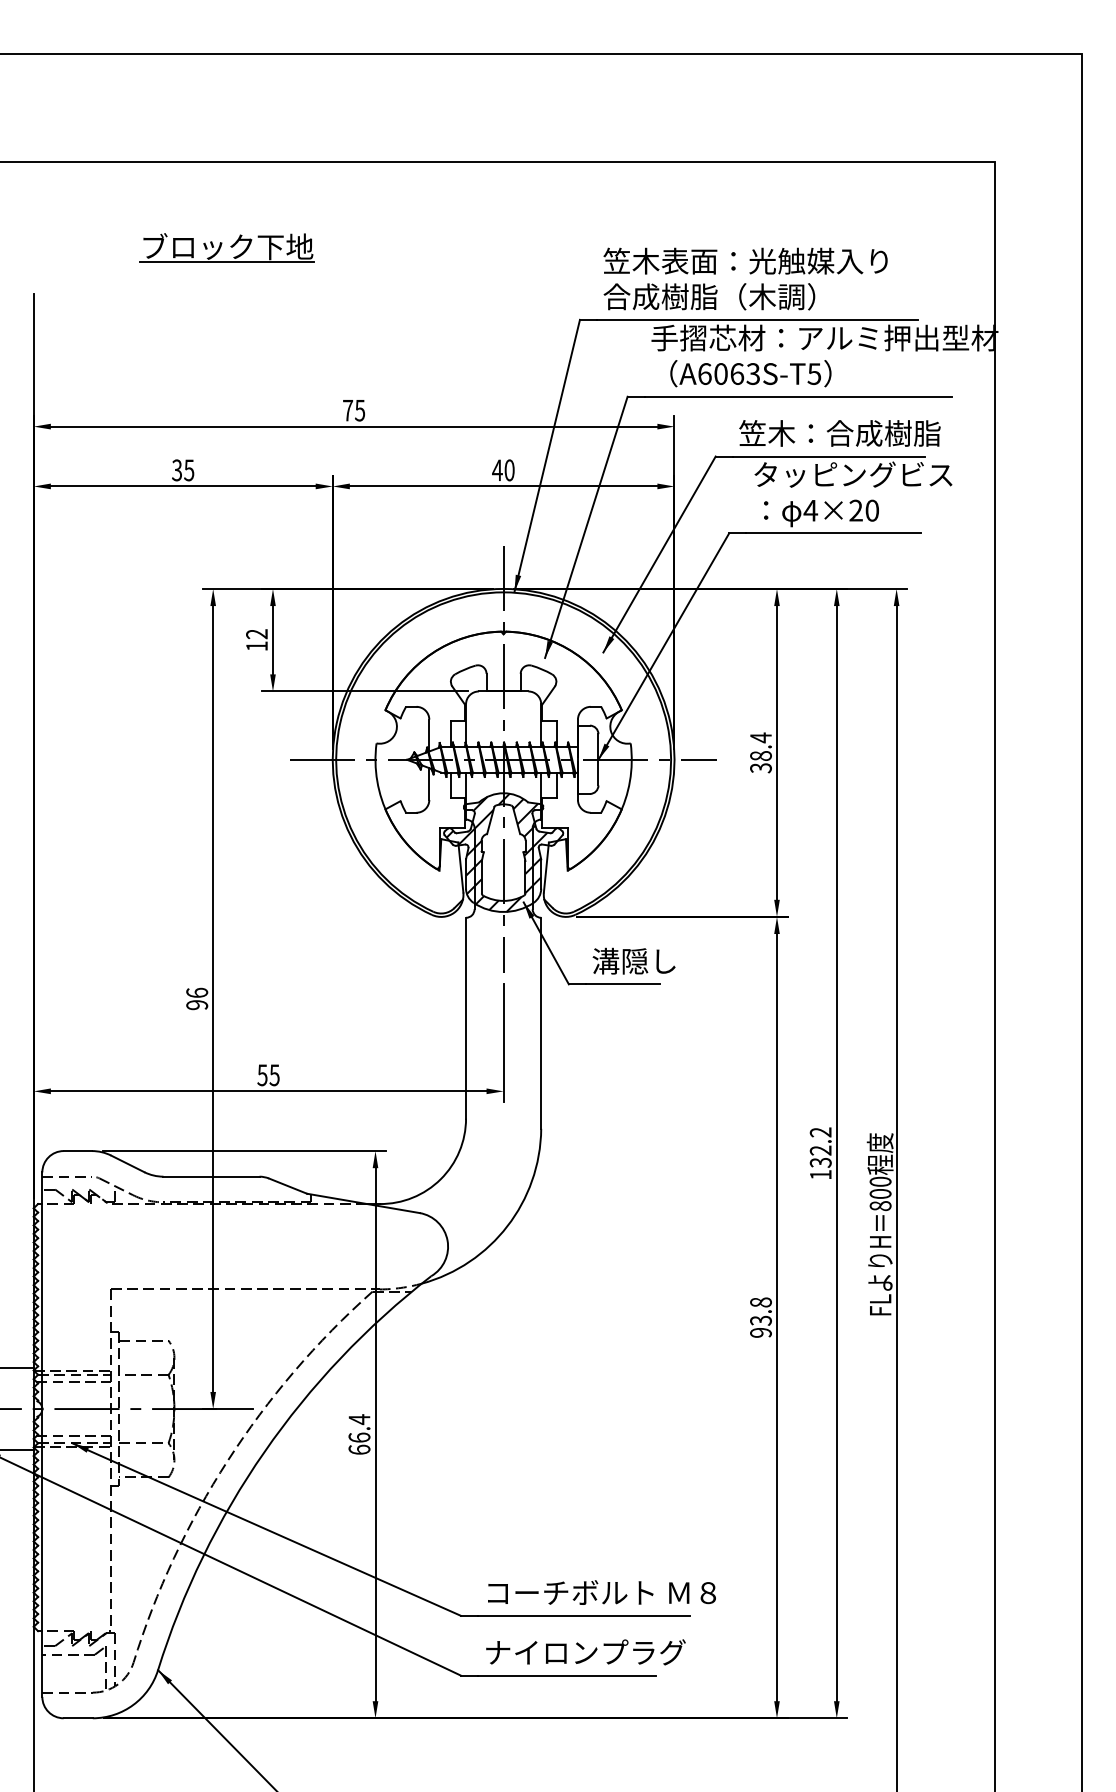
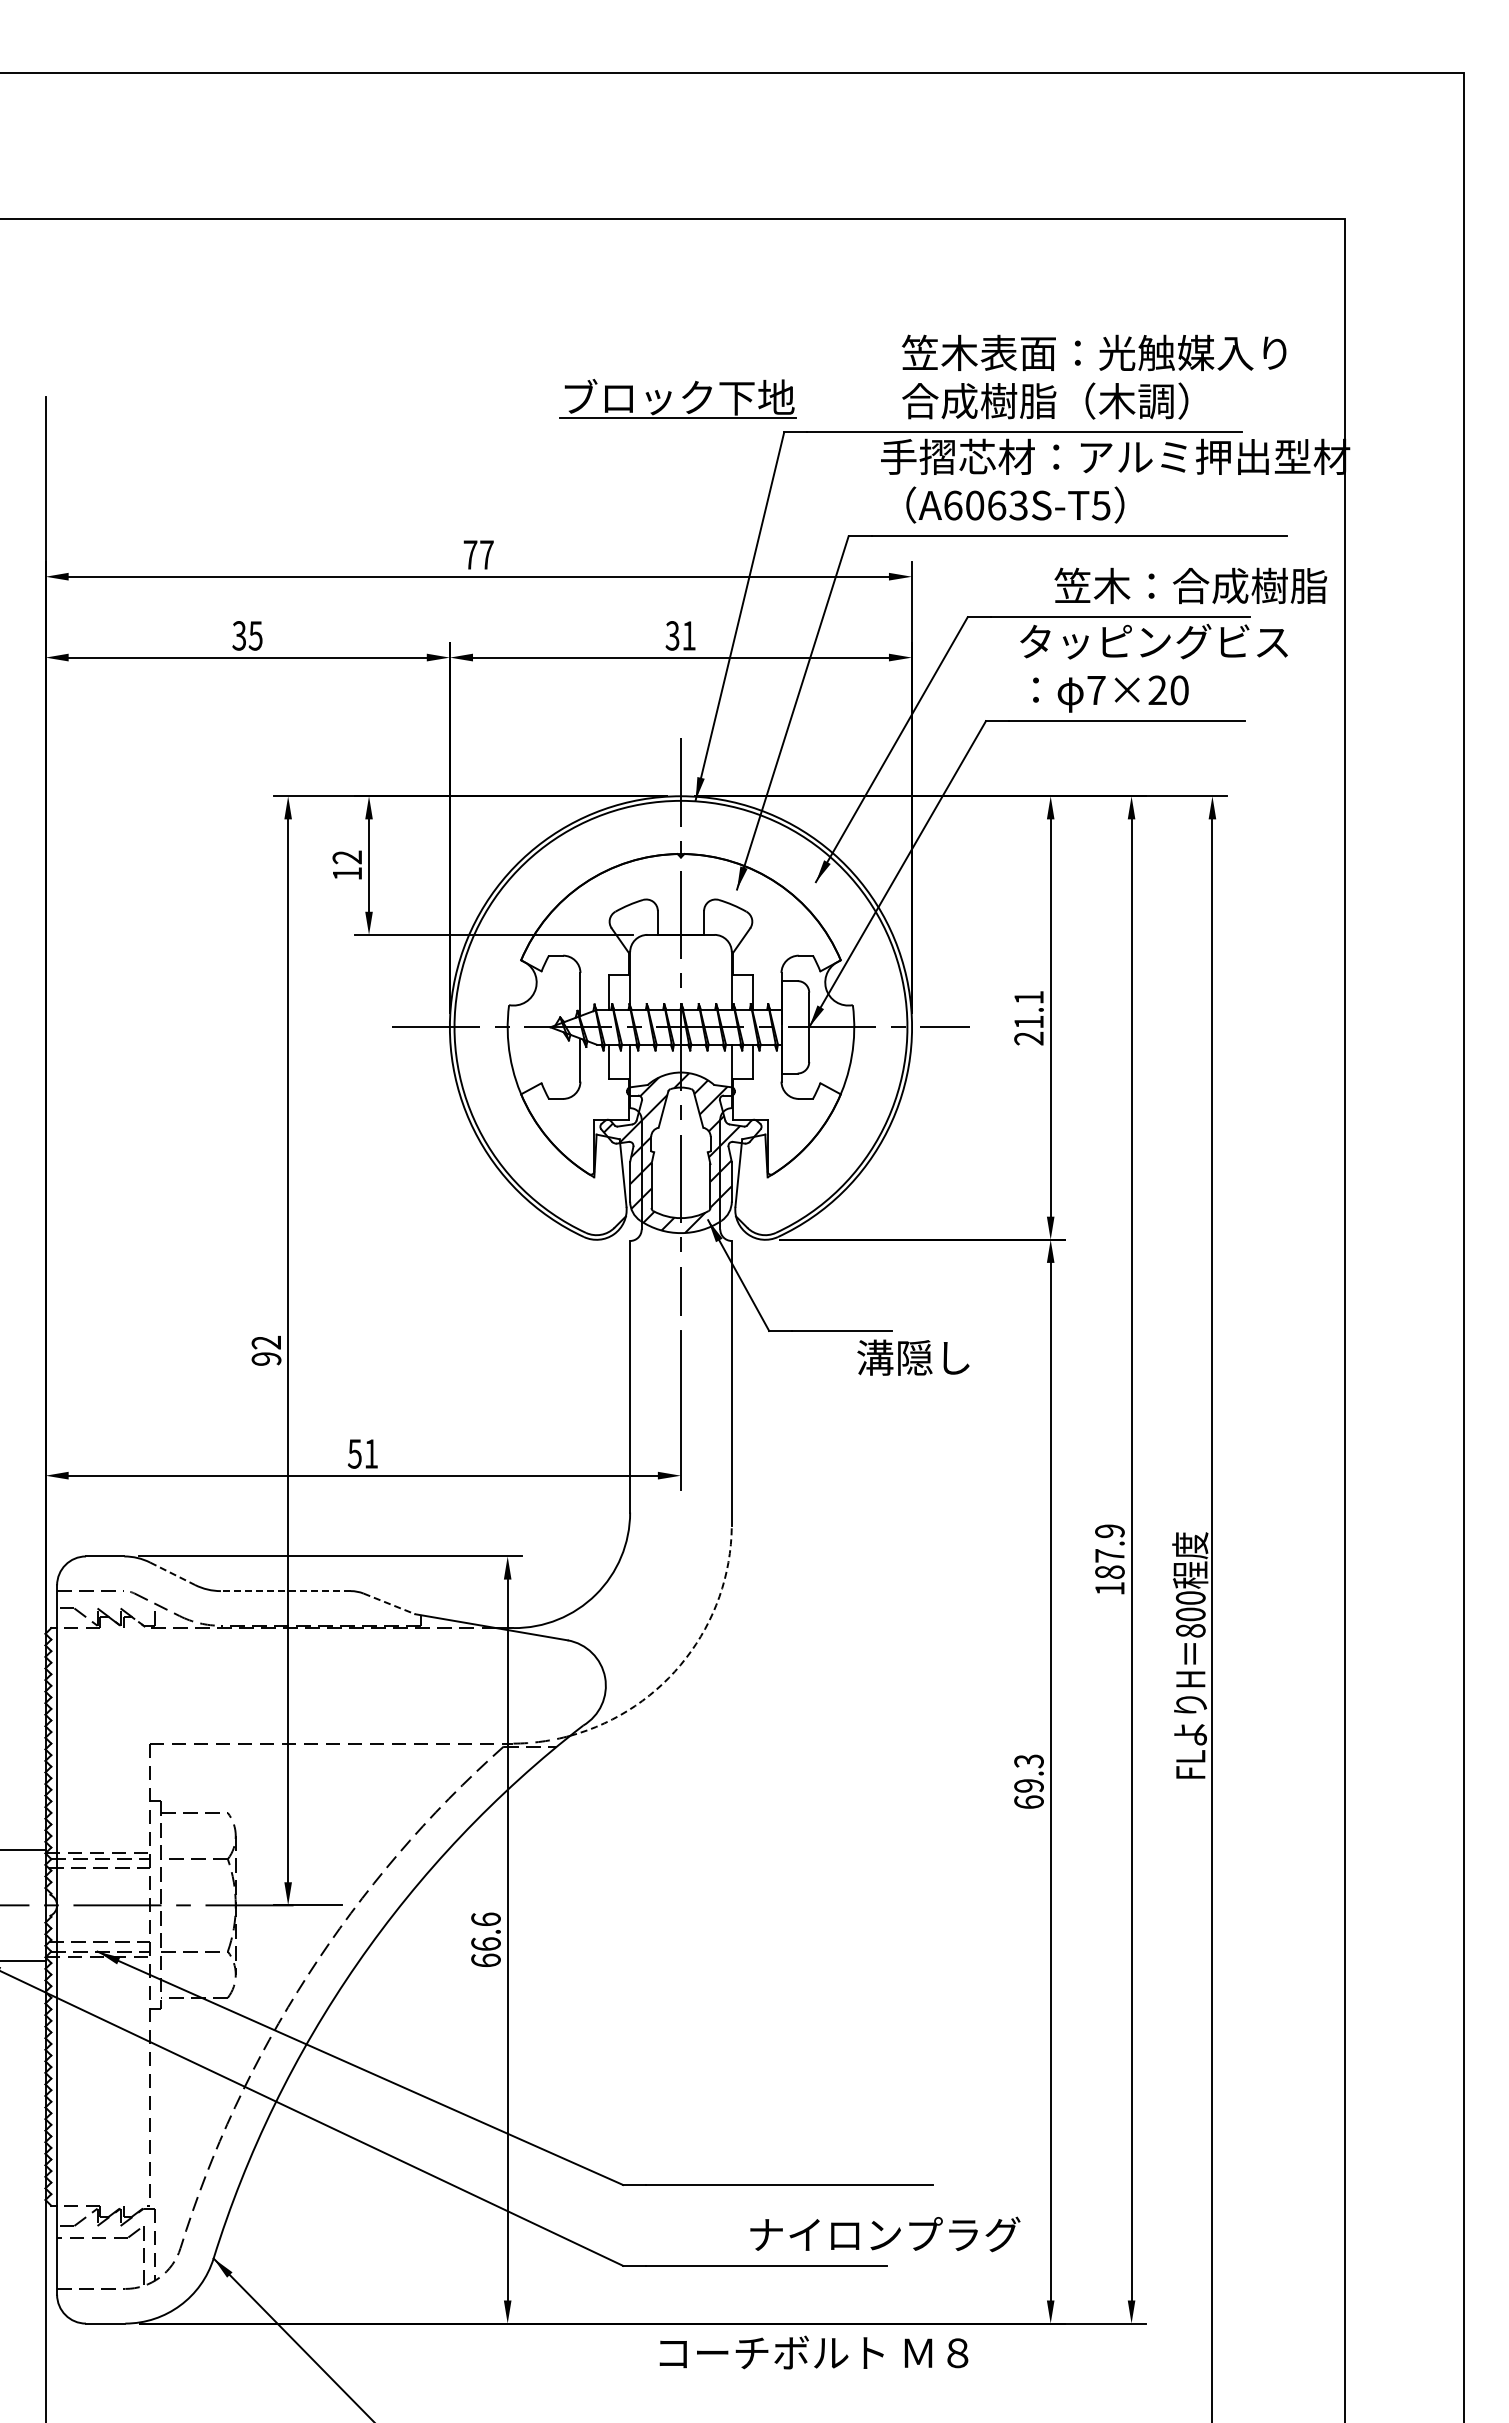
part: (226, 247) -> (677, 398), moved
text: (745, 278) -> (1093, 376), moved
text: (359, 410) -> (486, 554), 75 -> 77
text: (839, 433) -> (1190, 585), moved
text: (503, 470) -> (680, 635), 40 -> 31
text: (810, 510) -> (1096, 690), 4×20 -> 7×20
text: (760, 752) -> (1028, 1017), 38.4 -> 21.1
text: (634, 961) -> (913, 1357), moved
text: (197, 992) -> (266, 1342), 96 -> 92
text: (274, 1074) -> (370, 1453), 55 -> 51
text: (820, 1147) -> (1109, 1551), 132.2 -> 187.9
line: (128, 1164) -> (173, 1574), solid -> dashed
line: (211, 1176) -> (285, 1591), solid -> dashed
line: (288, 1185) -> (389, 1603), solid -> dashed
arc: (507, 1226) -> (686, 1658), solid -> dashed
text: (760, 1317) -> (1028, 1781), 93.8 -> 69.3
text: (359, 1419) -> (485, 1919), 66.4 -> 66.6
text: (601, 1592) -> (813, 2352), moved
text: (586, 1652) -> (885, 2234), moved

